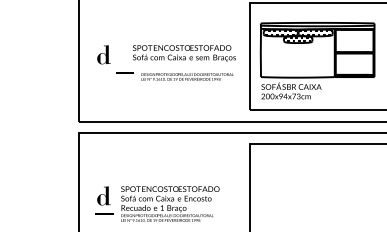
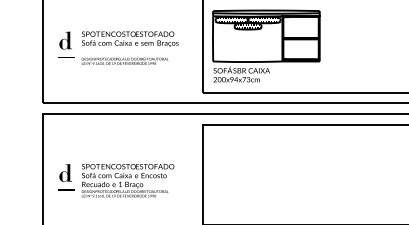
text: (184, 52) -> (130, 38), moved
text: (175, 76) -> (113, 60), moved

